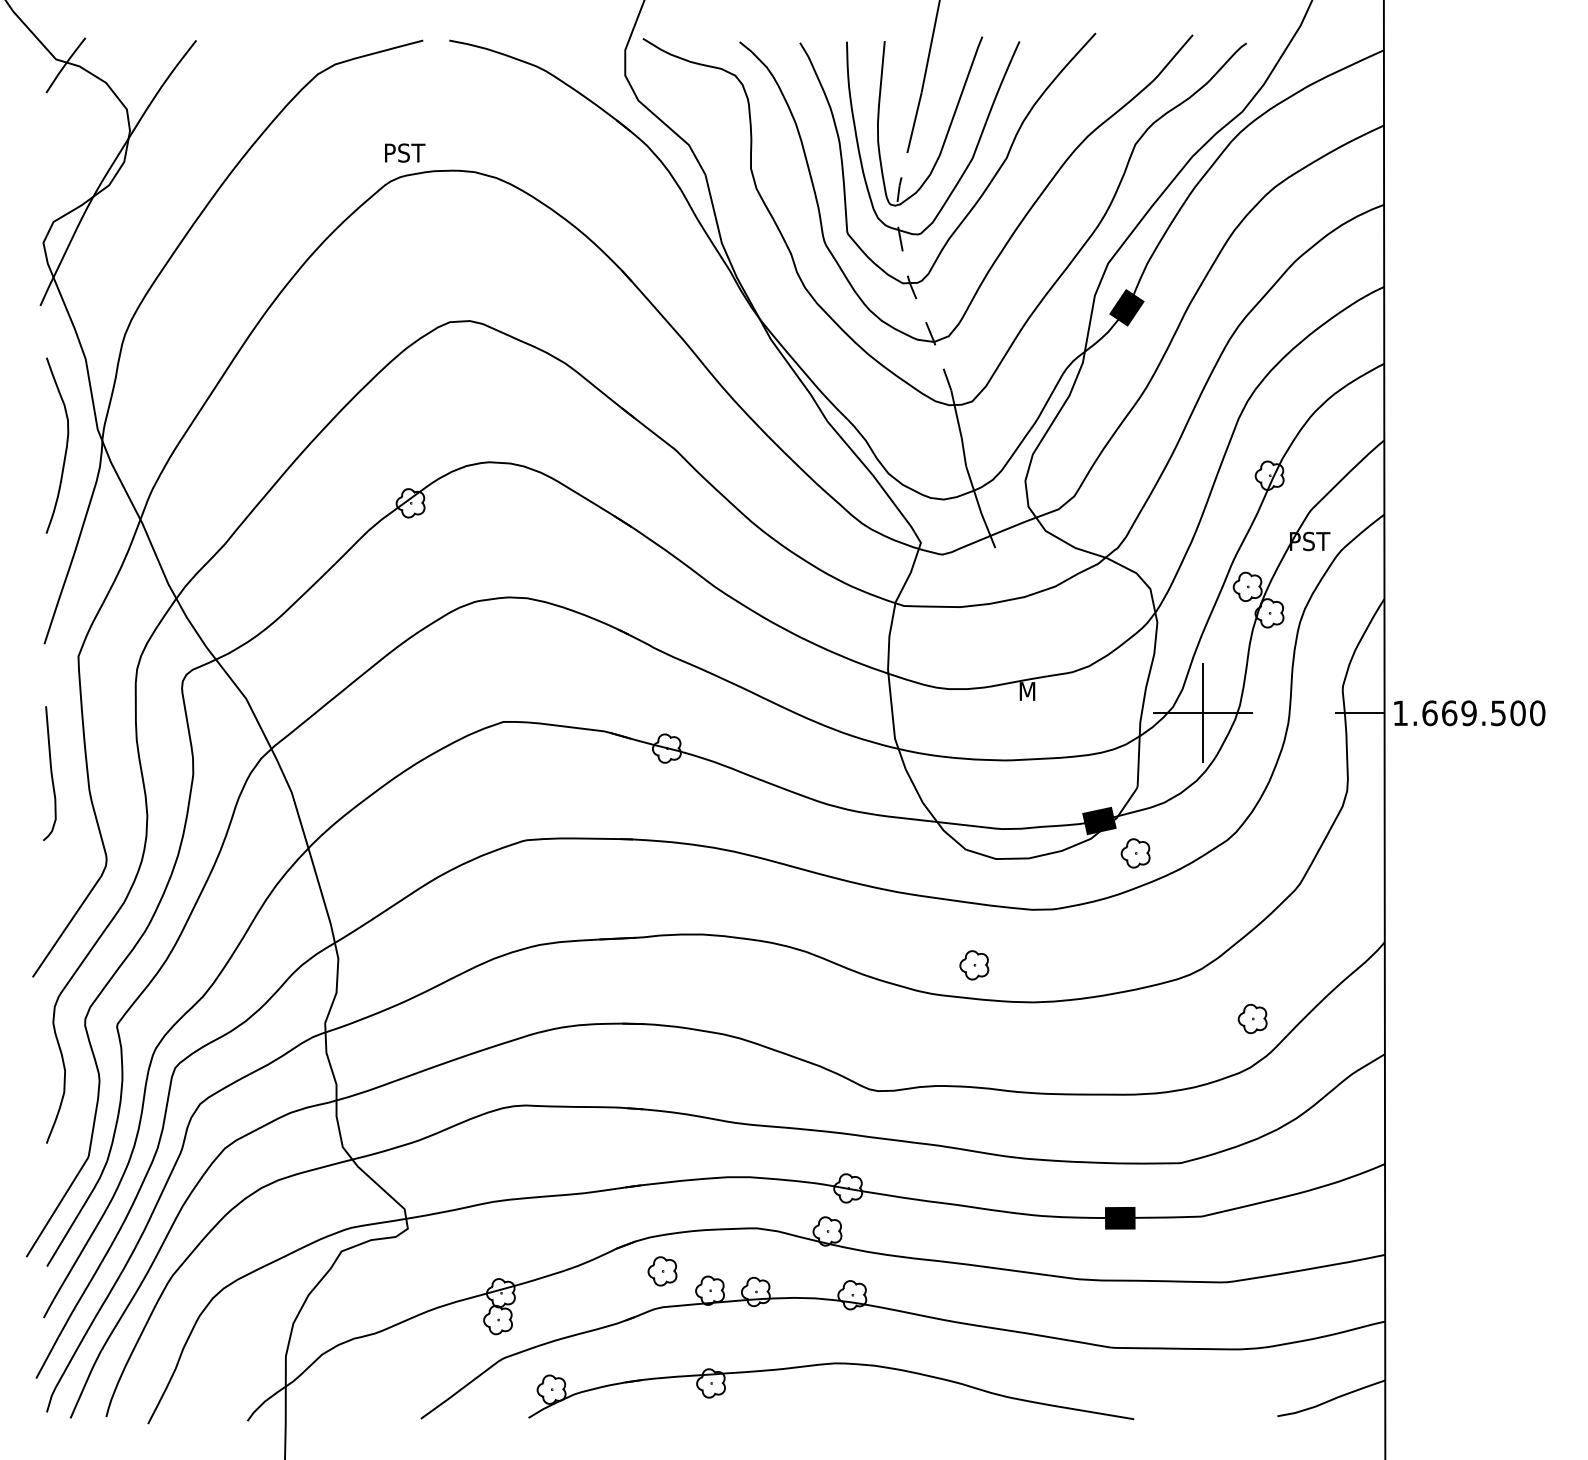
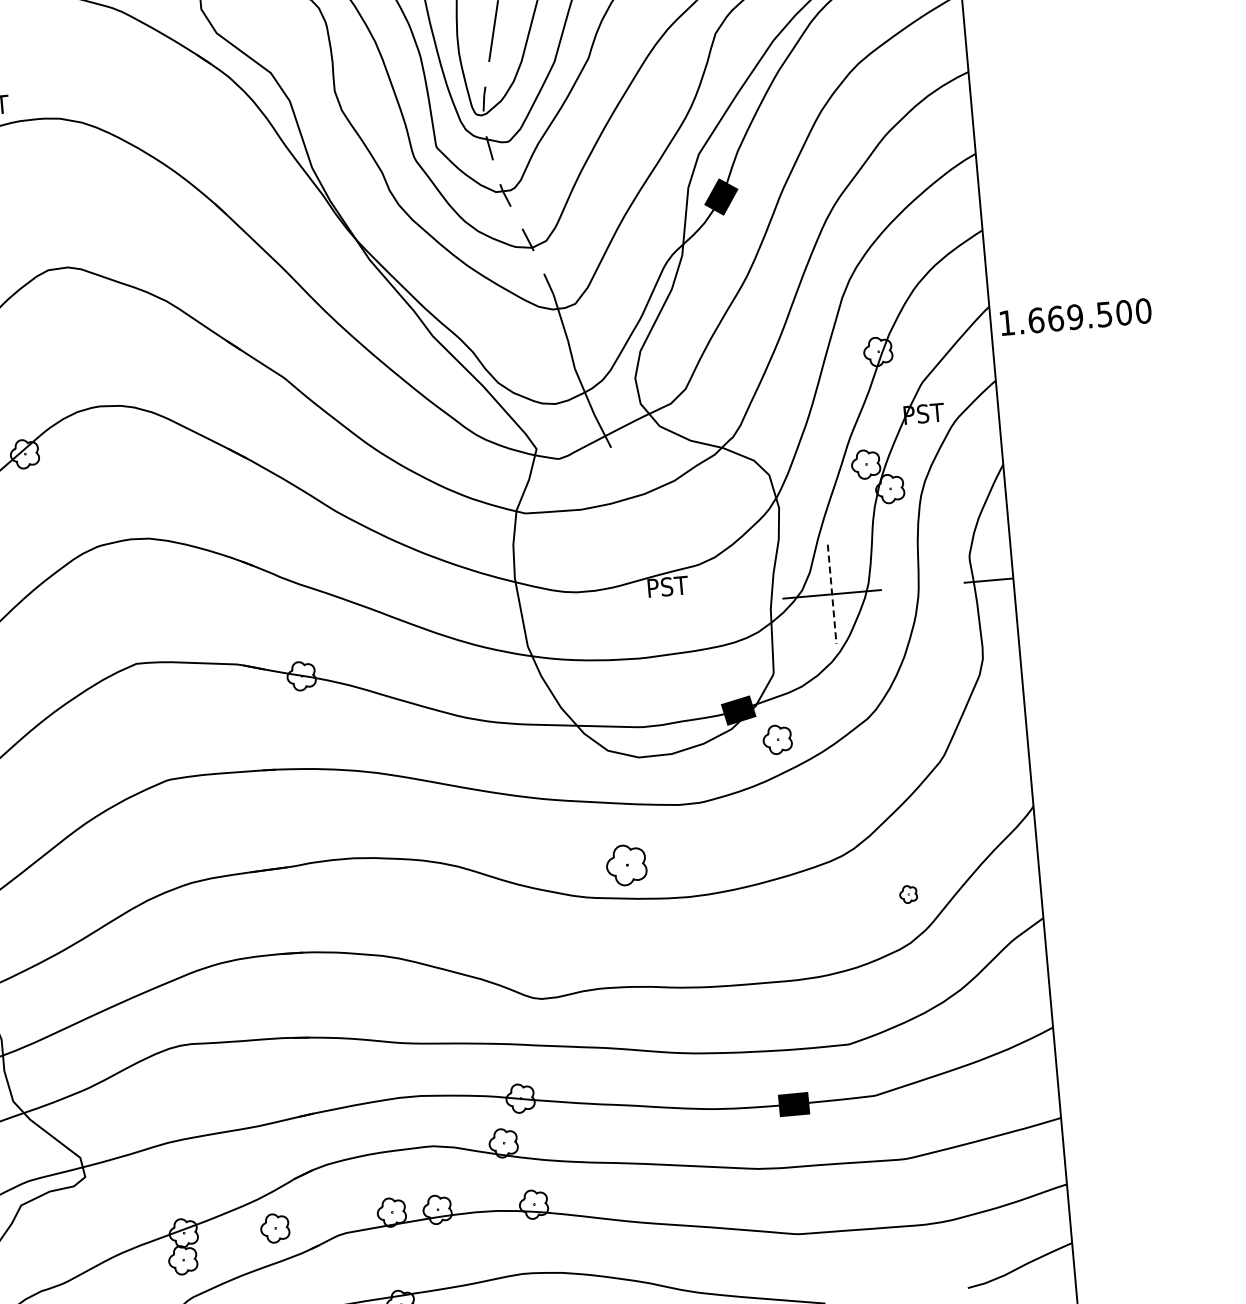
text: (1041, 691) -> (669, 586), M -> PST
line: (1202, 713) -> (831, 594), solid -> dashed
text: (1469, 713) -> (1075, 317), moved
part: (974, 965) -> (626, 865), size x1.4
part: (1252, 1018) -> (908, 894), size x0.6
part: (662, 1271) -> (275, 1228), moved

